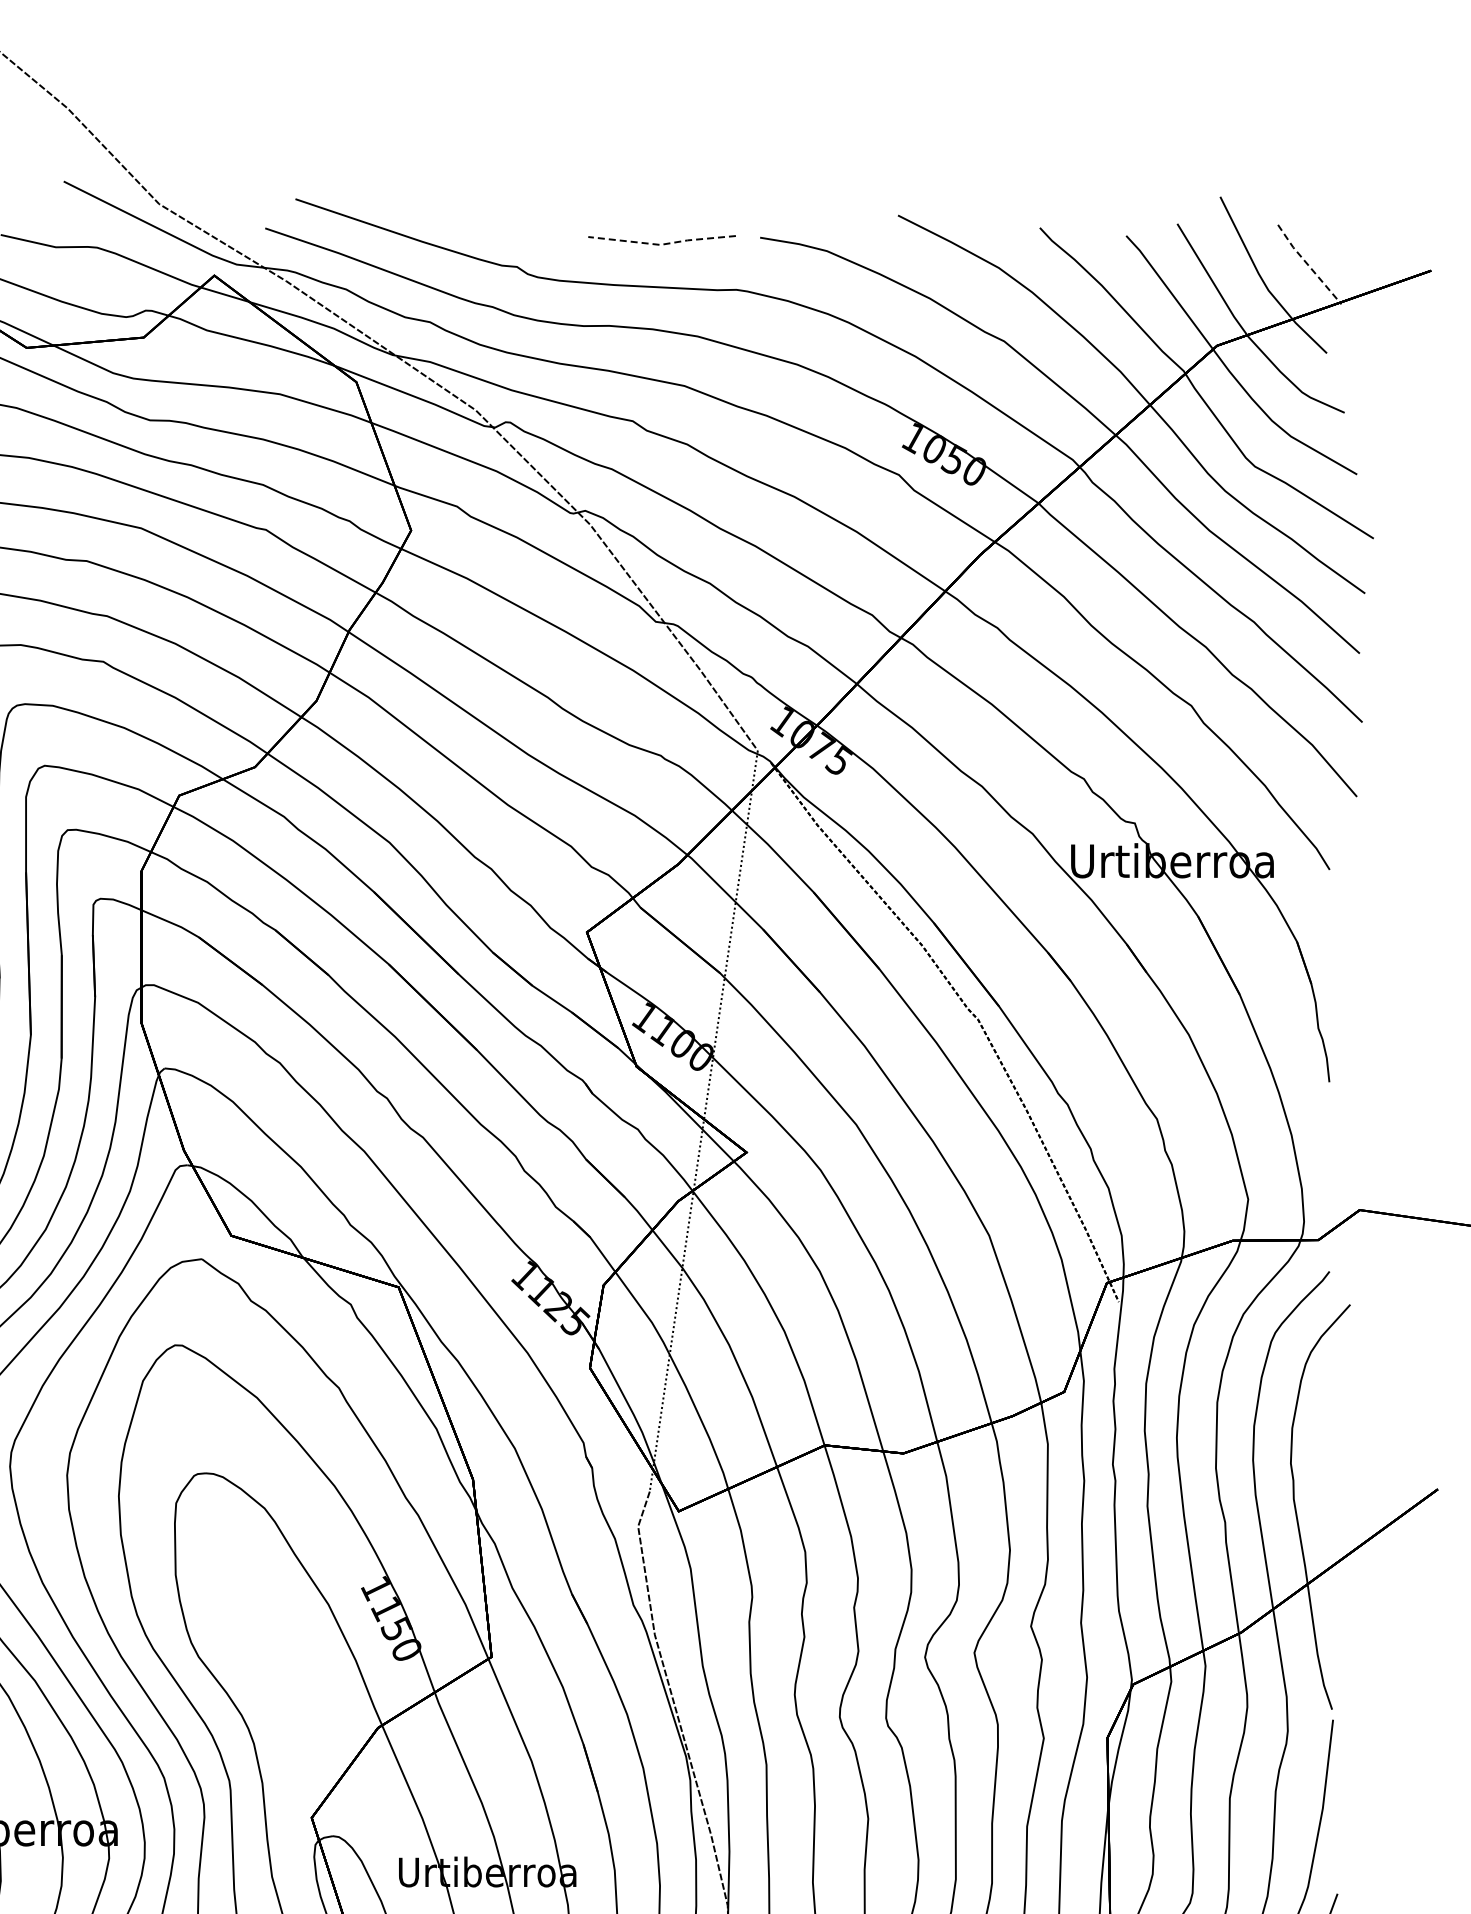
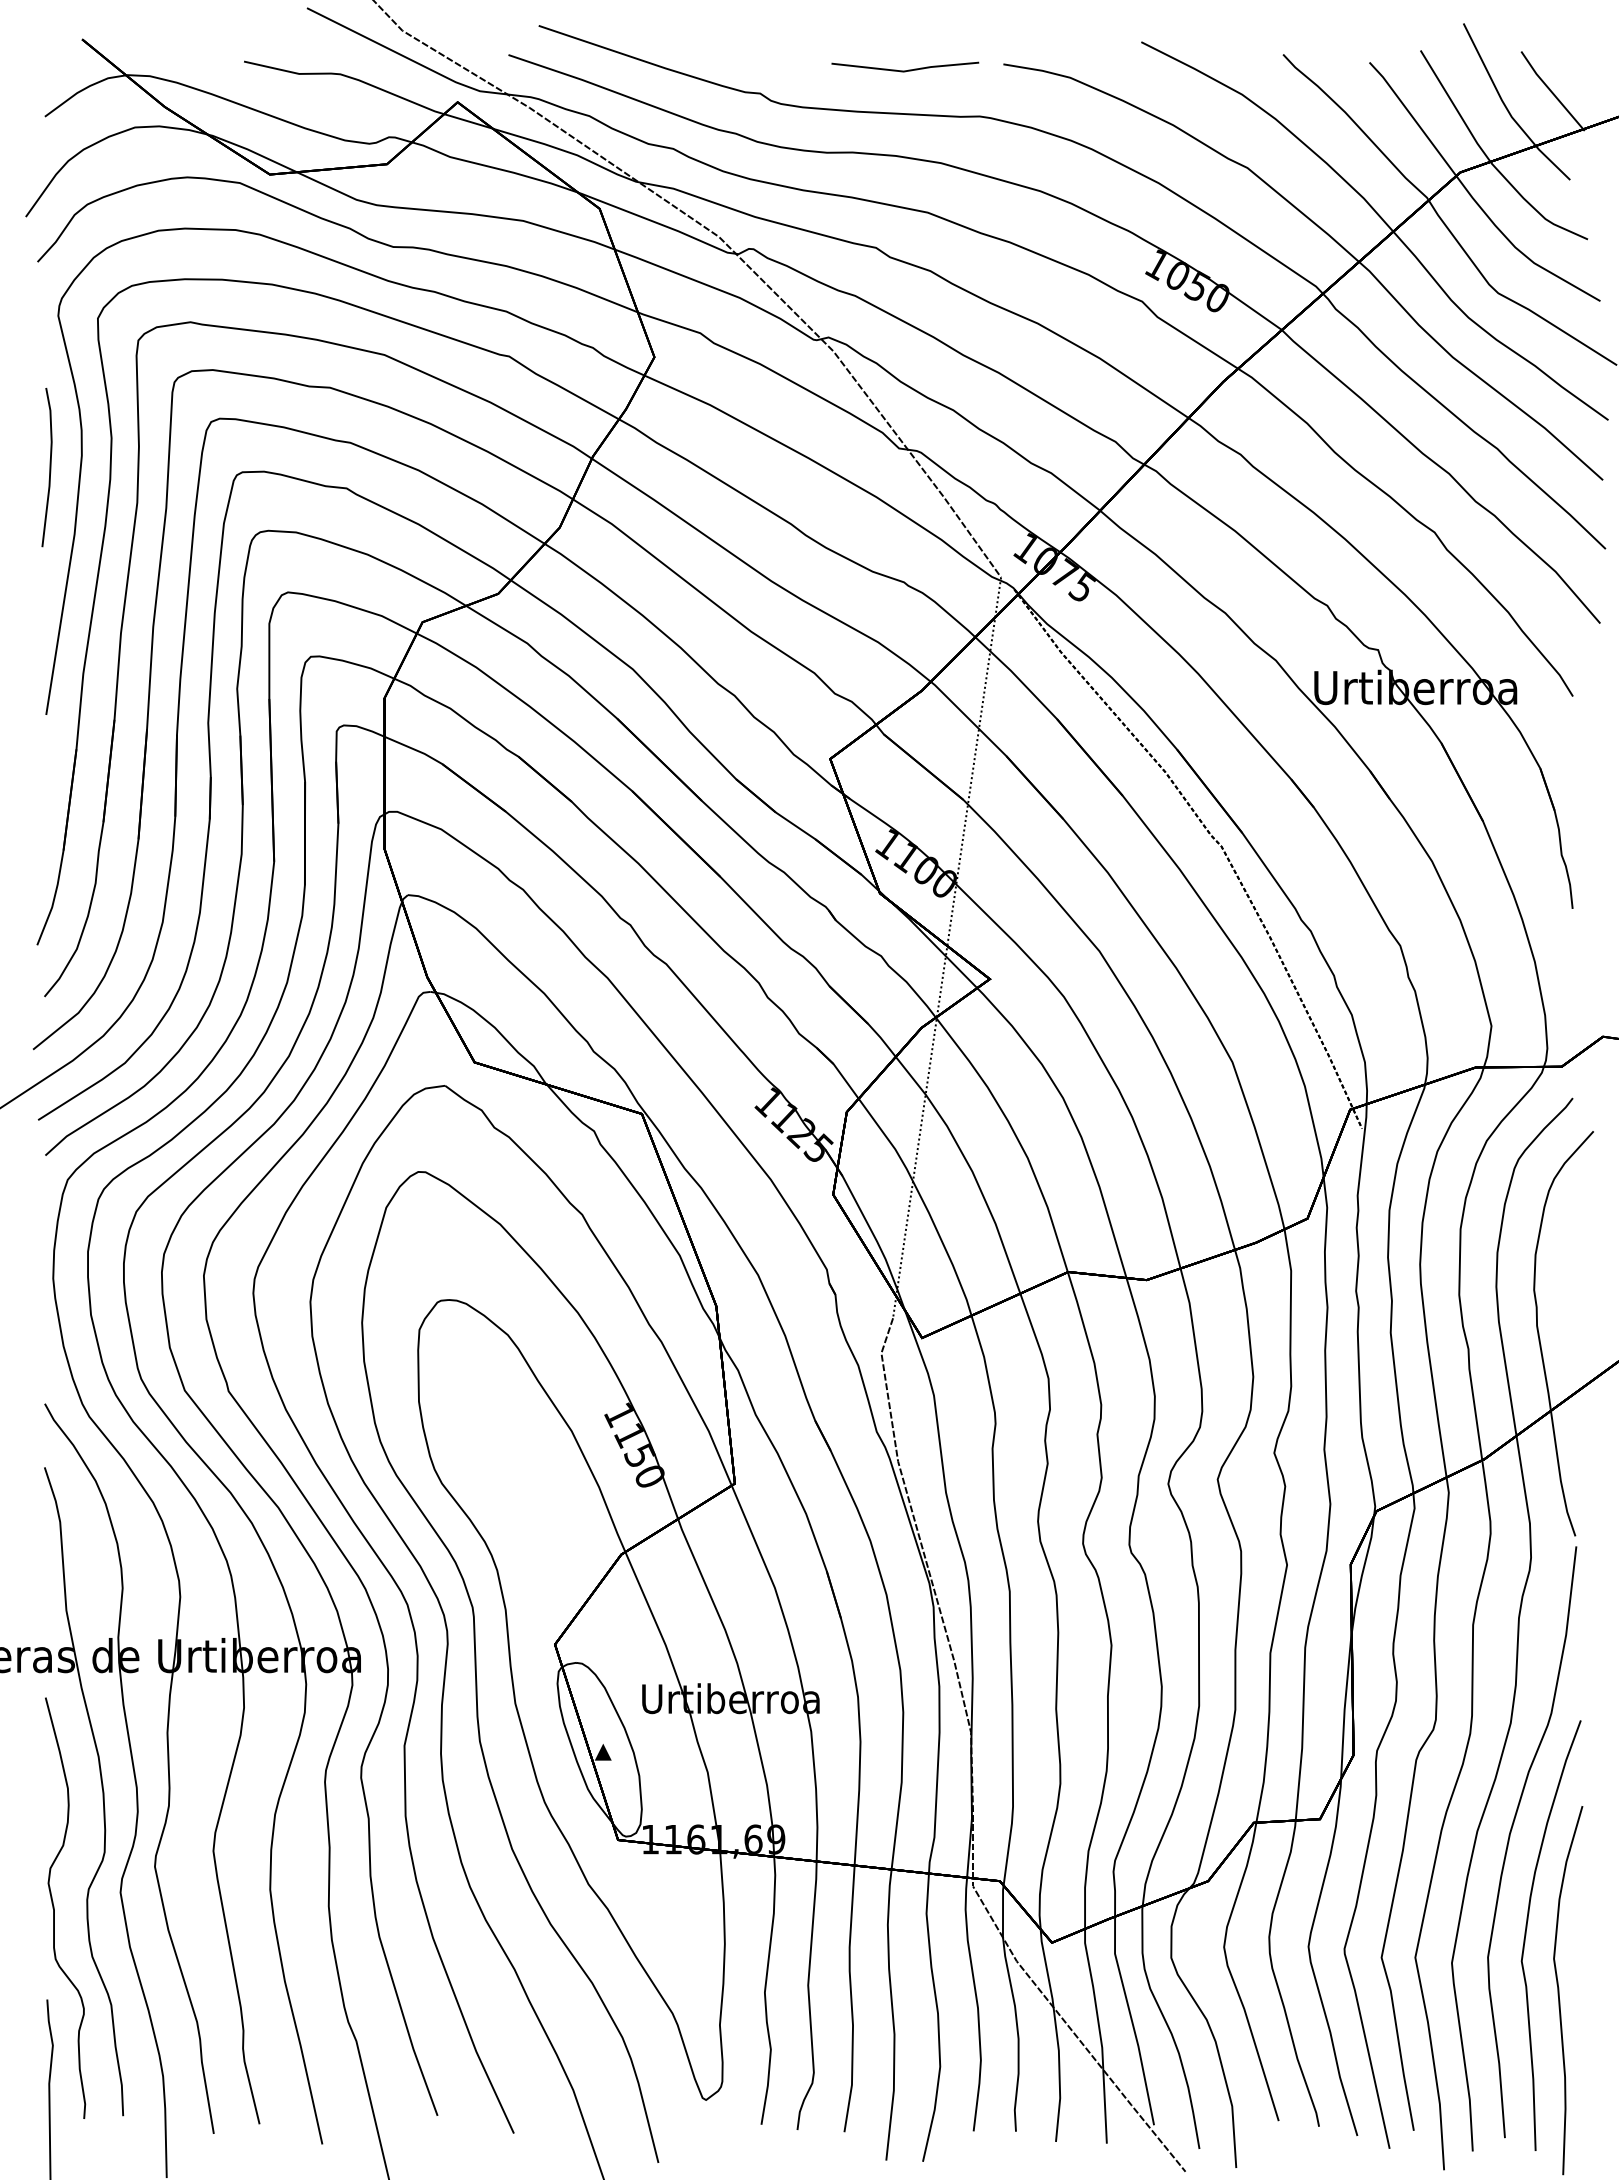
line: (662, 244) -> (905, 71), dashed -> solid
line: (1308, 264) -> (1551, 91), dashed -> solid

